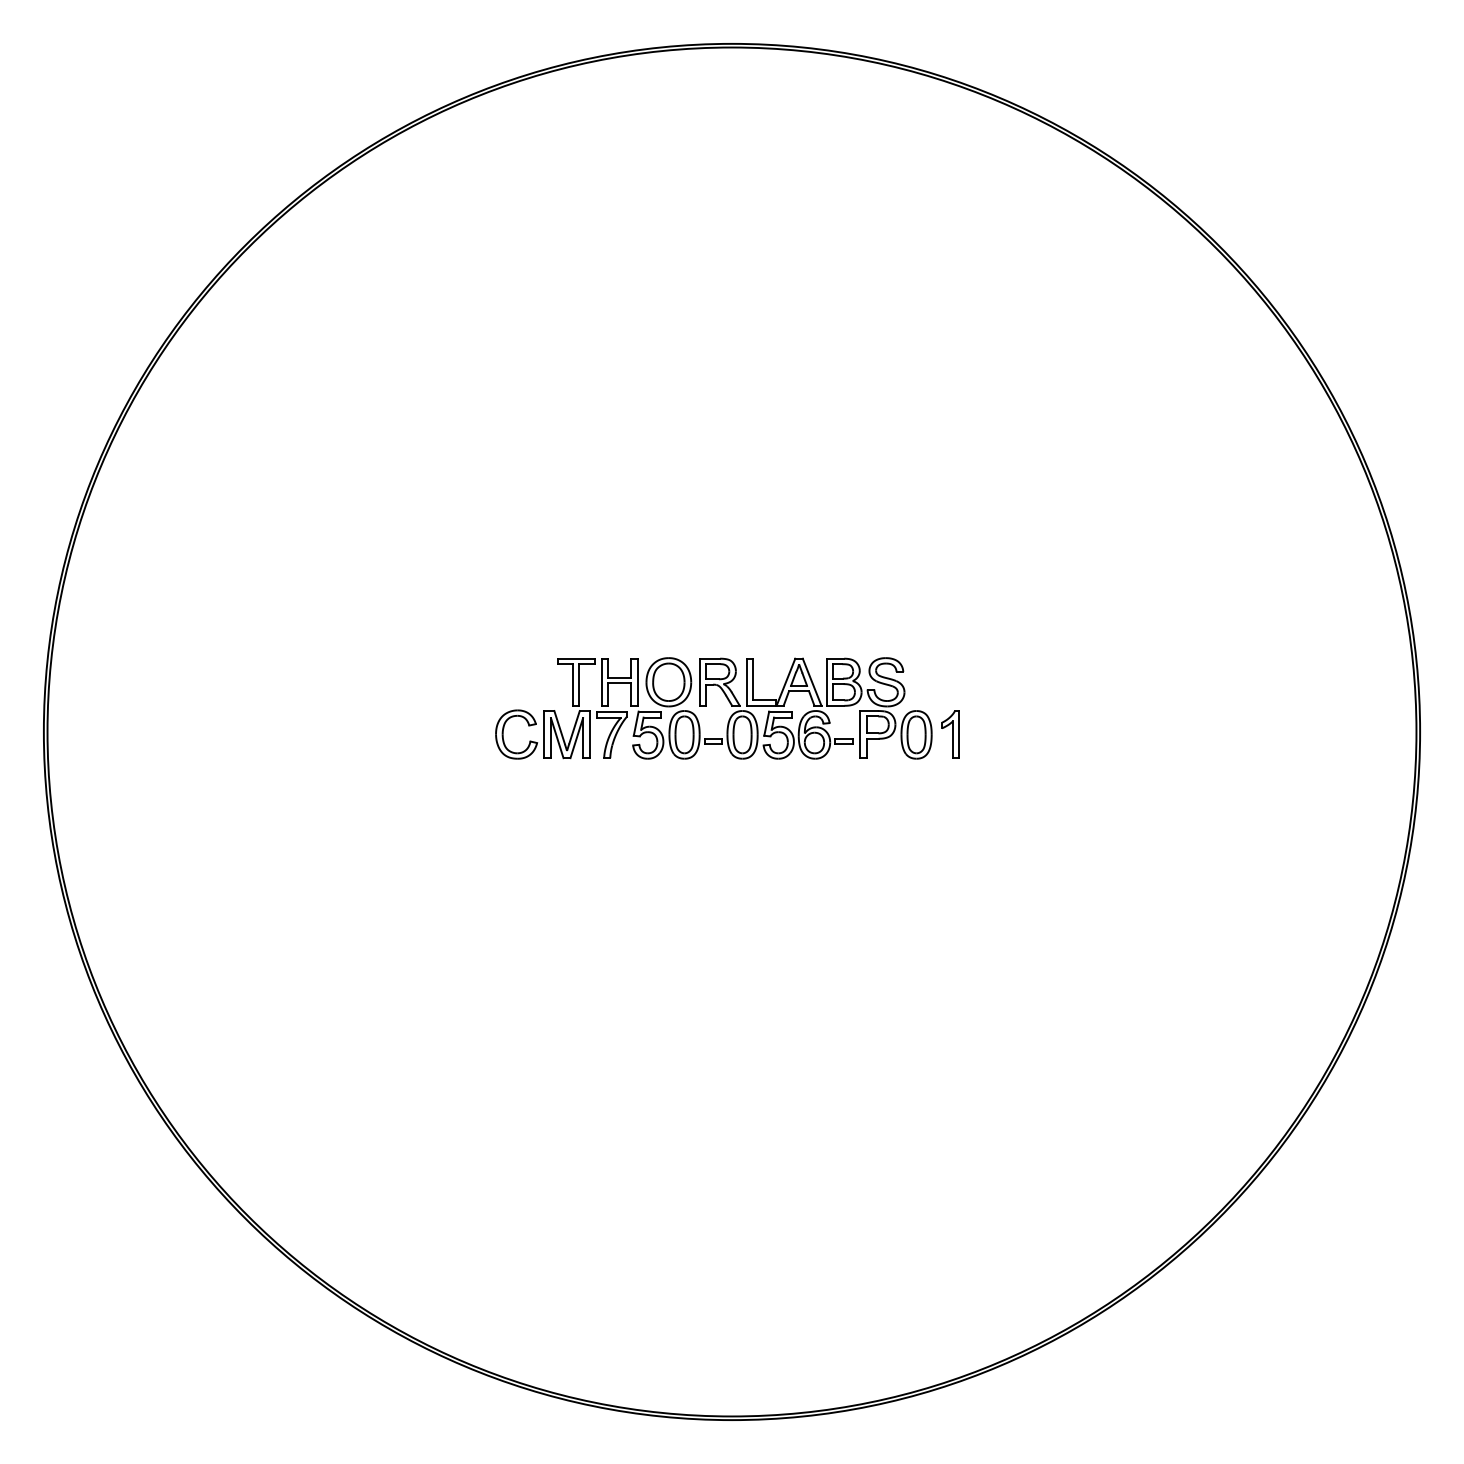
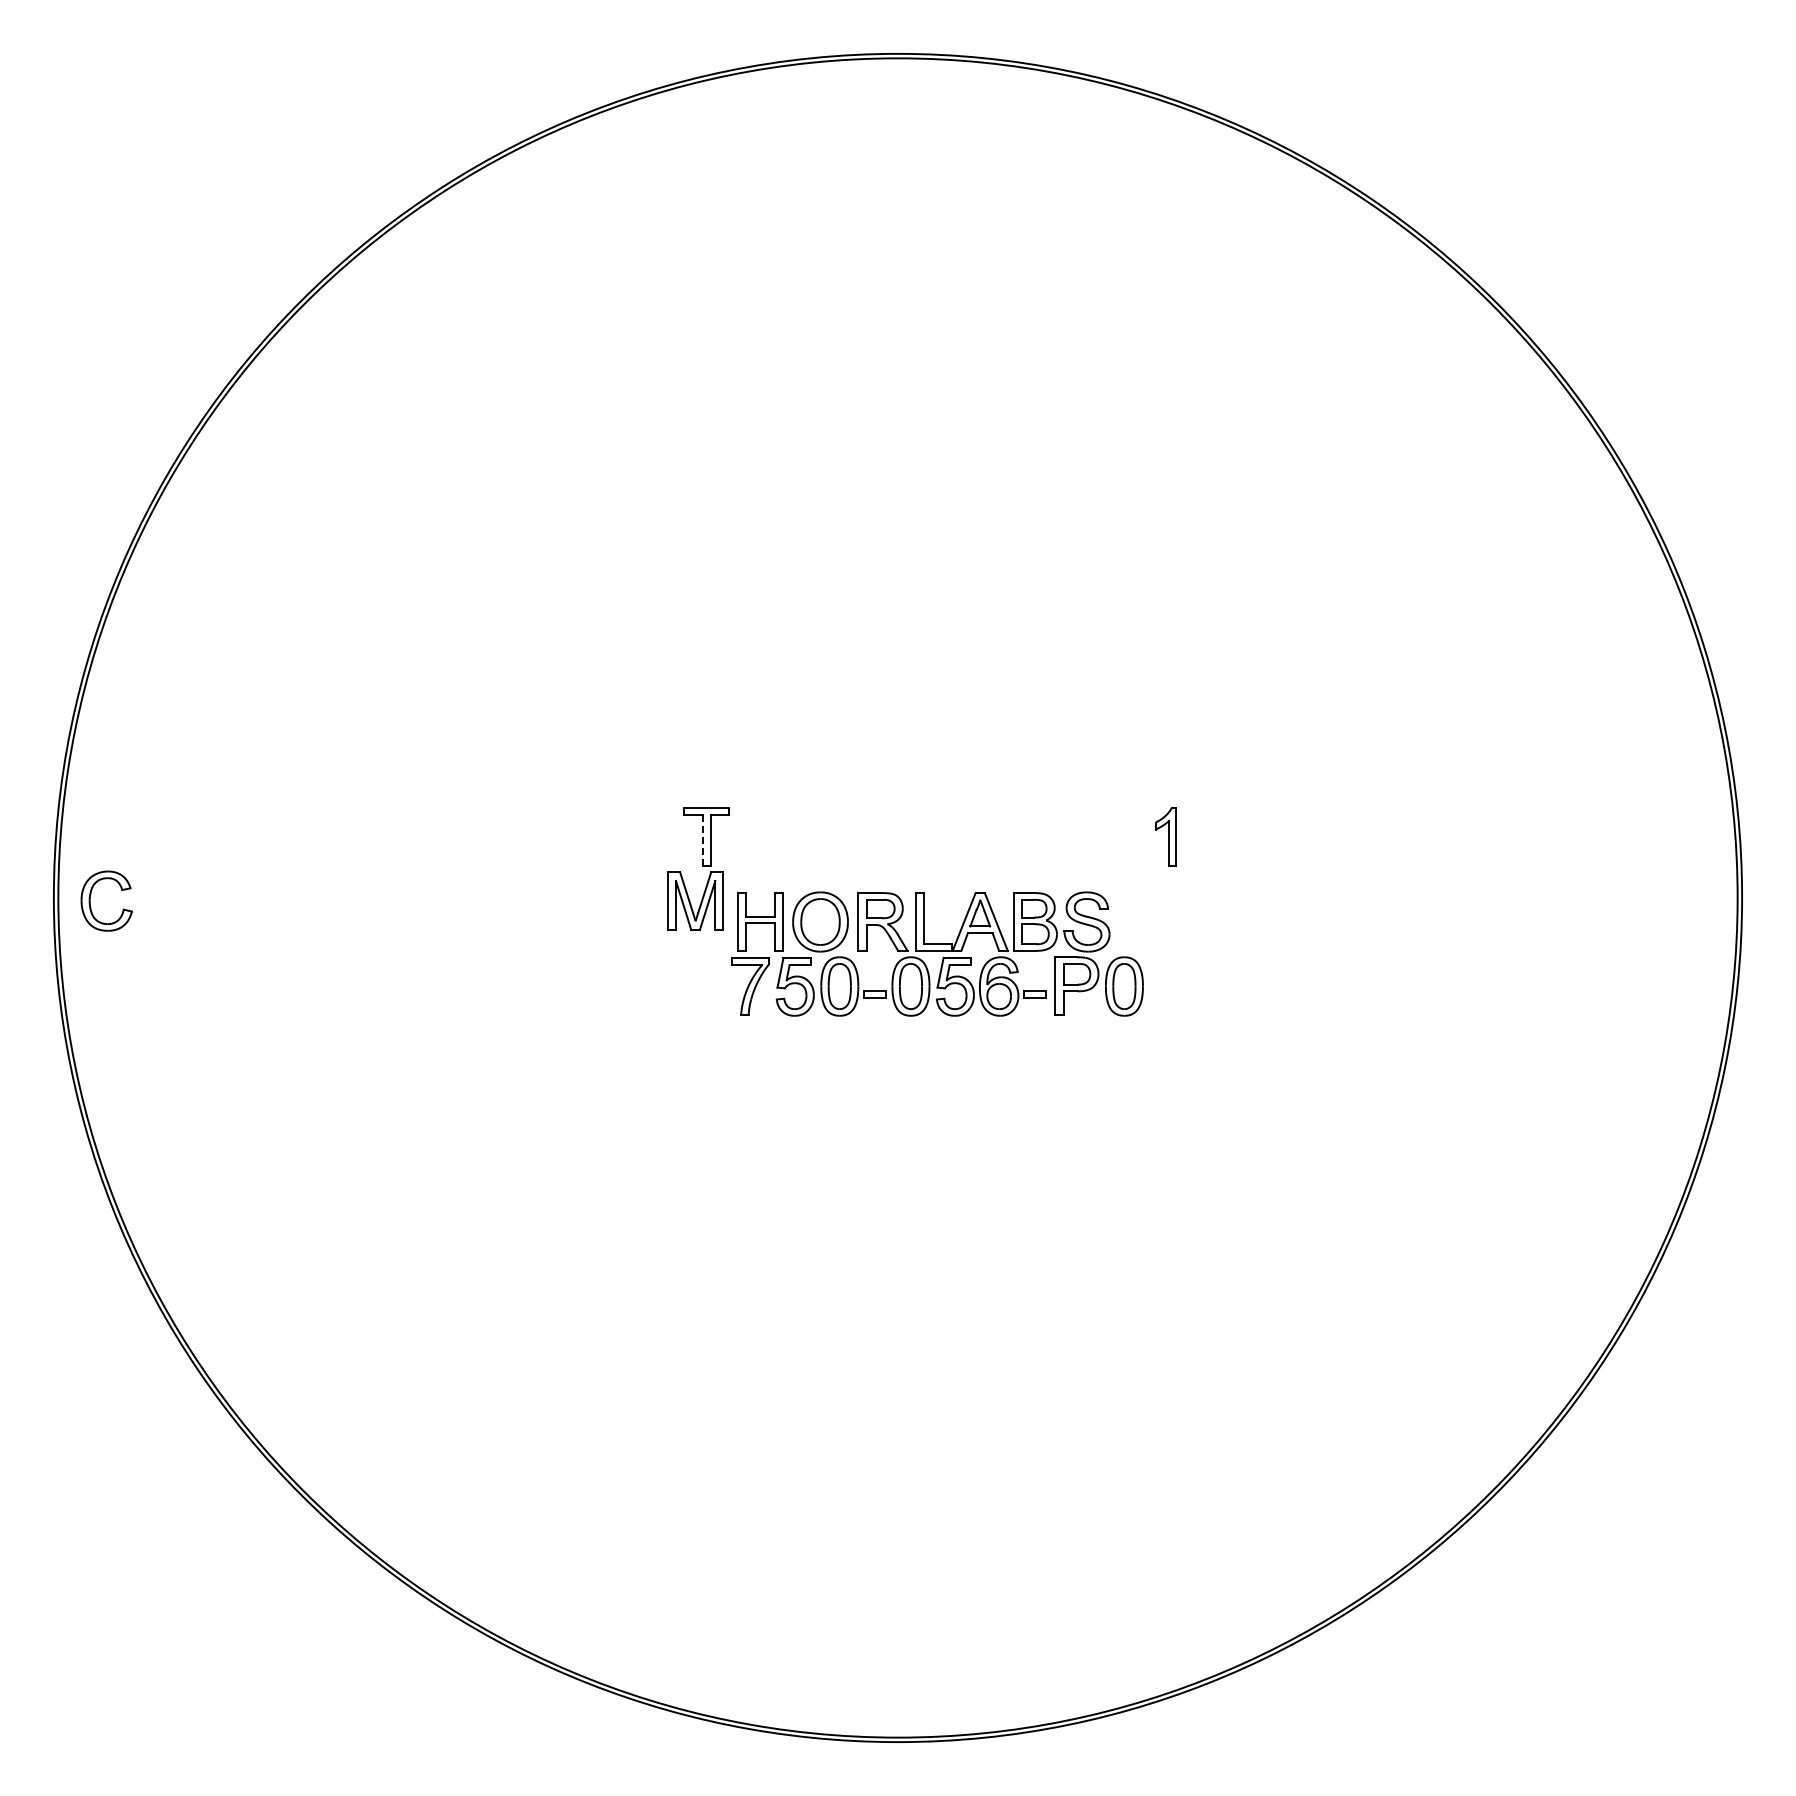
line: (572, 685) -> (702, 840), solid -> dashed
part: (764, 707) -> (937, 953), moved
part: (503, 734) -> (90, 900), moved
part: (950, 734) -> (1165, 836), moved

